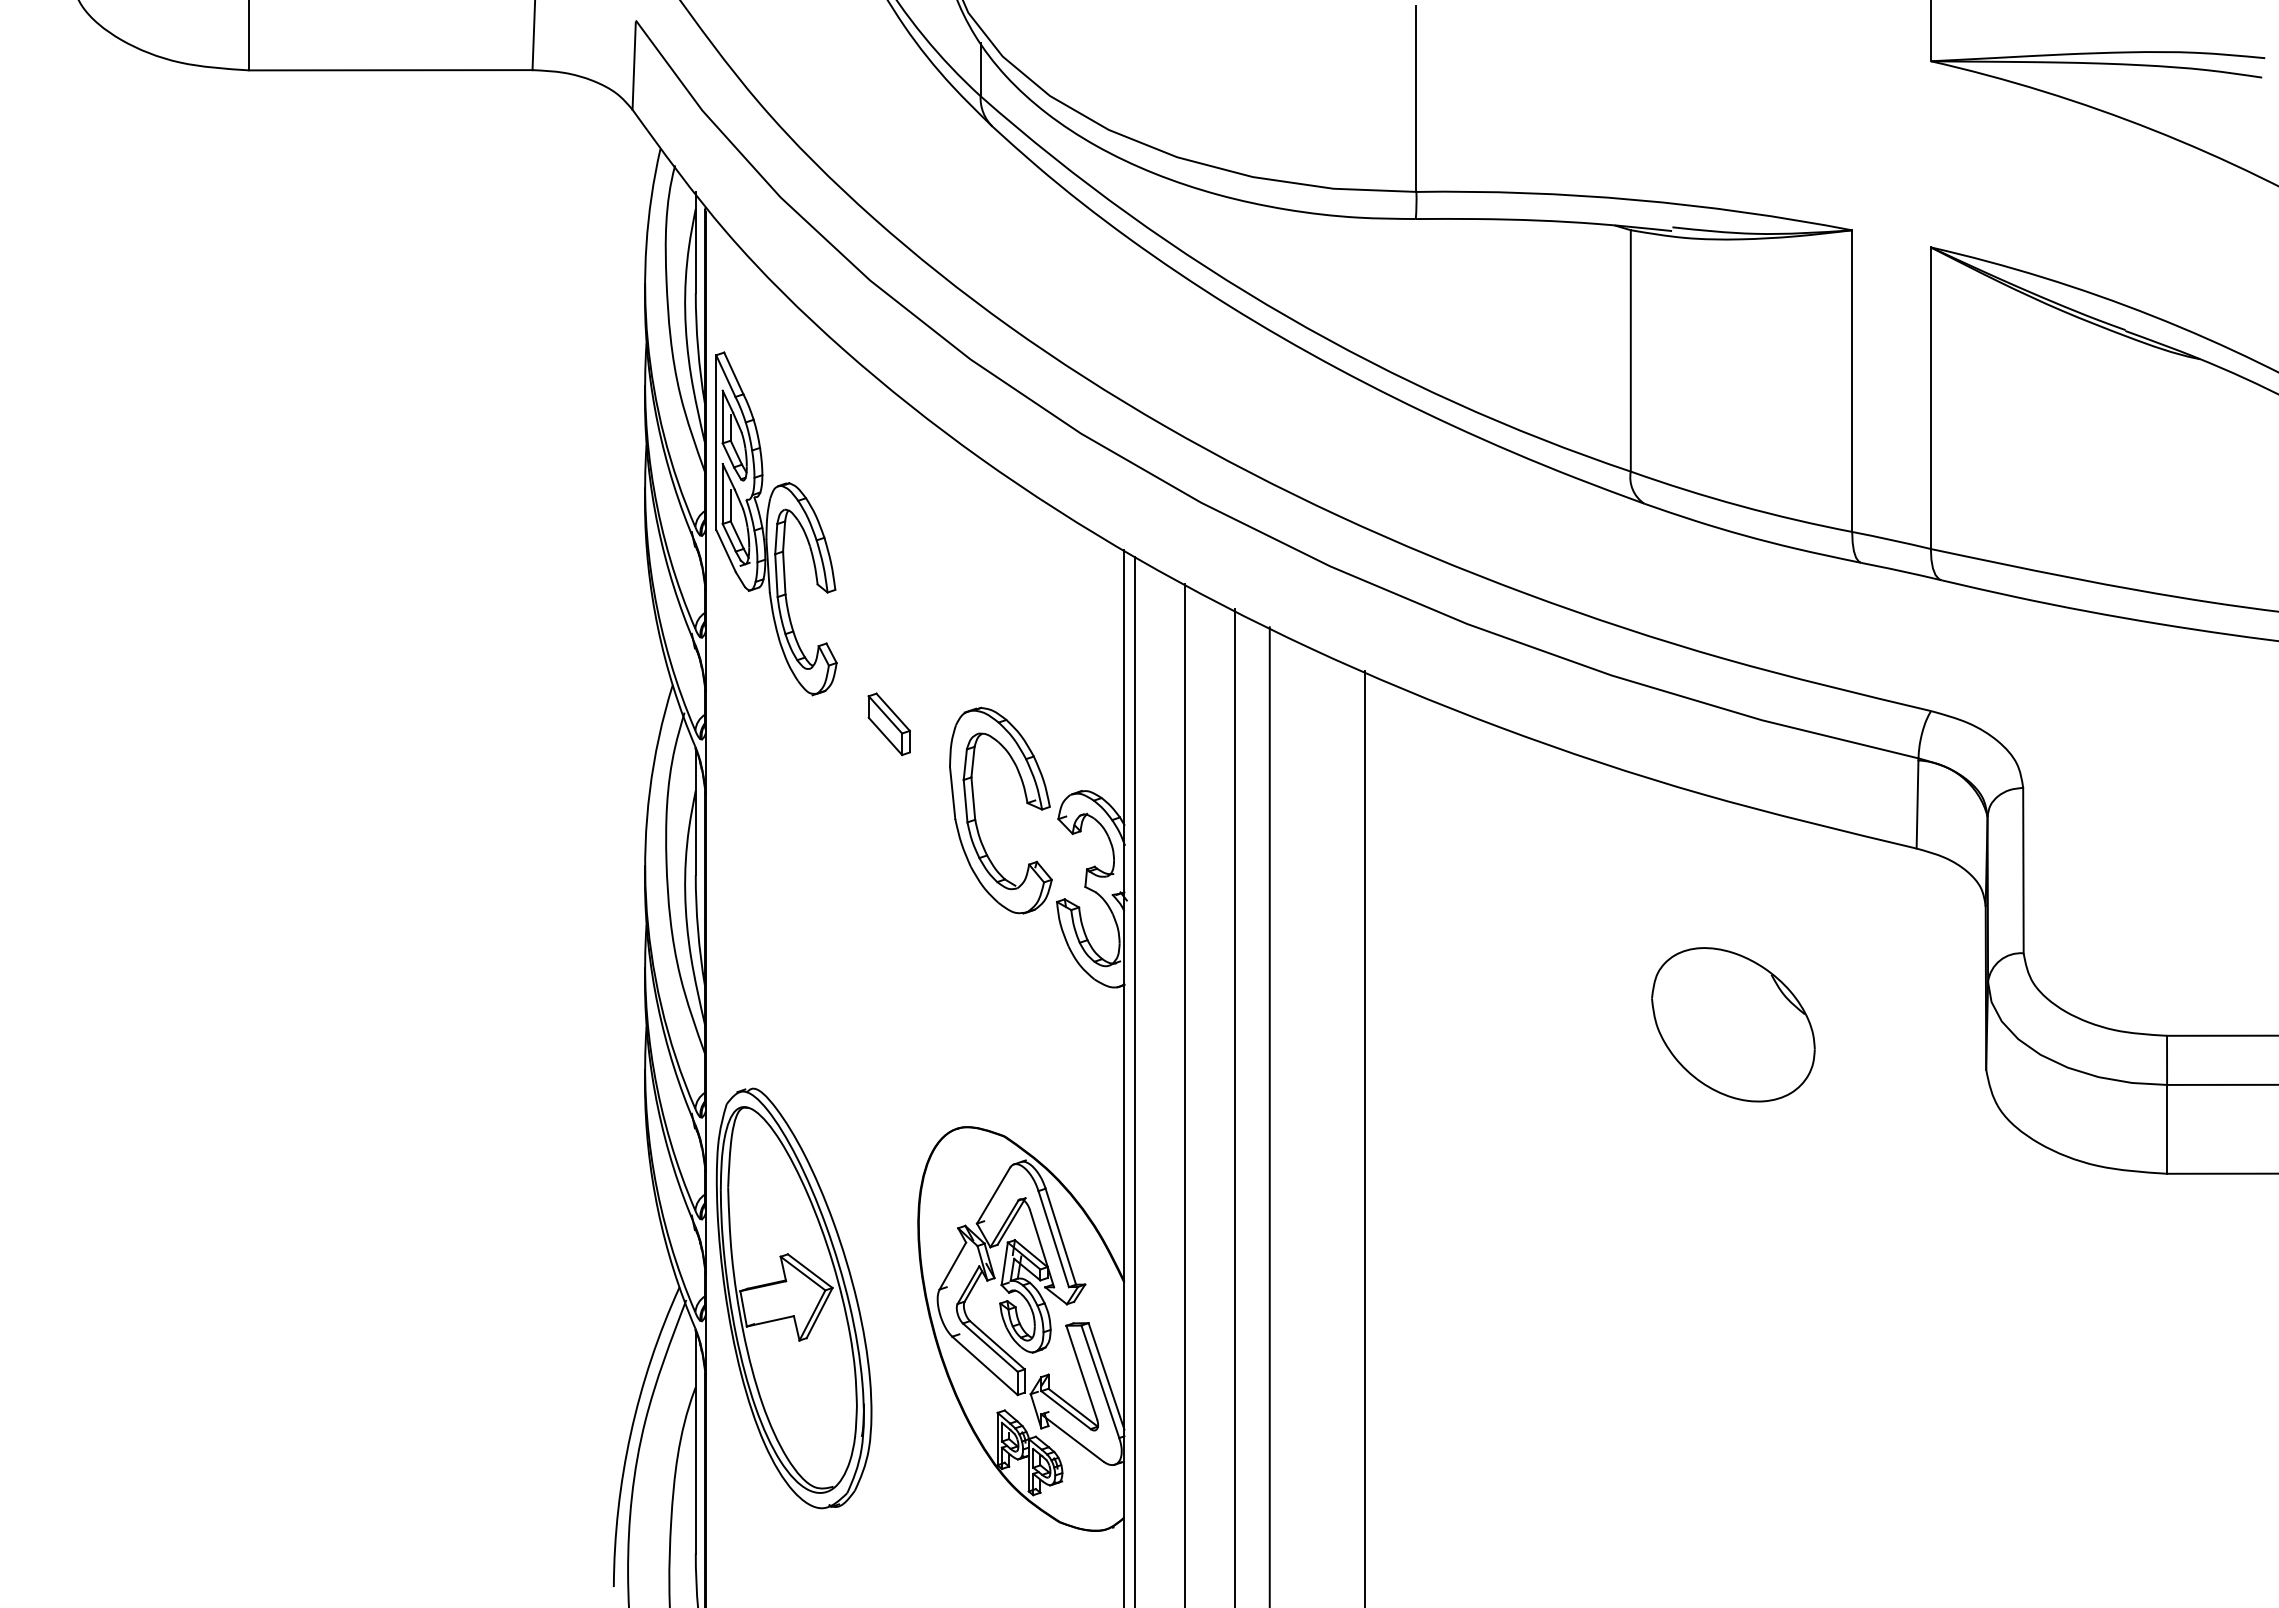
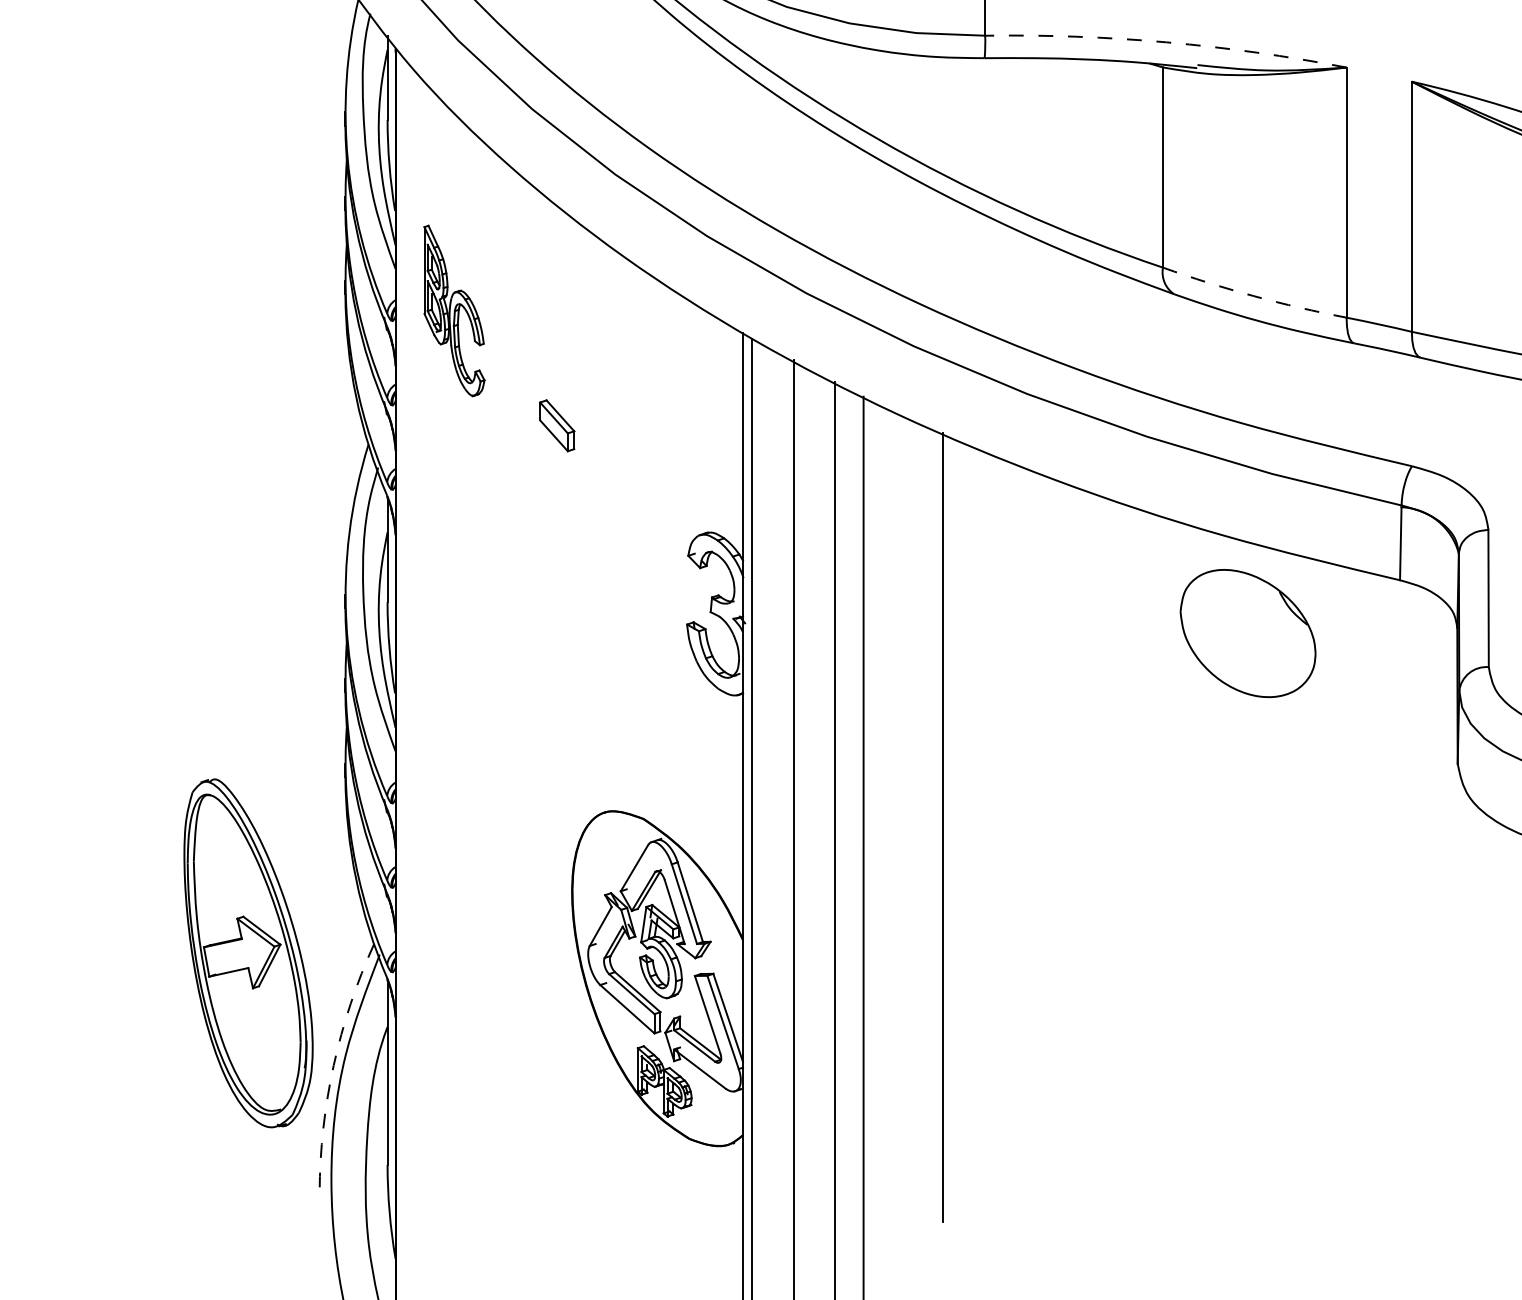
arc: (1635, 199) -> (1166, 41), solid -> dashed
arc: (1740, 505) -> (1253, 295), solid -> dashed
part: (776, 523) -> (454, 310), size x0.6
part: (888, 724) -> (556, 425), moved
part: (975, 810) -> (619, 548), removed
part: (1733, 1024) -> (1248, 633), moved
part: (793, 1298) -> (248, 953), moved
arc: (630, 1433) -> (333, 1065), solid -> dashed

